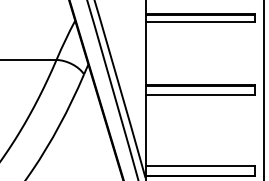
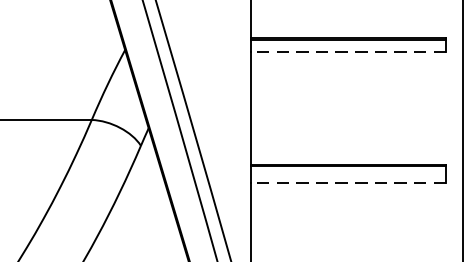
line: (200, 22) -> (348, 53), solid -> dashed
line: (200, 95) -> (348, 183), solid -> dashed

